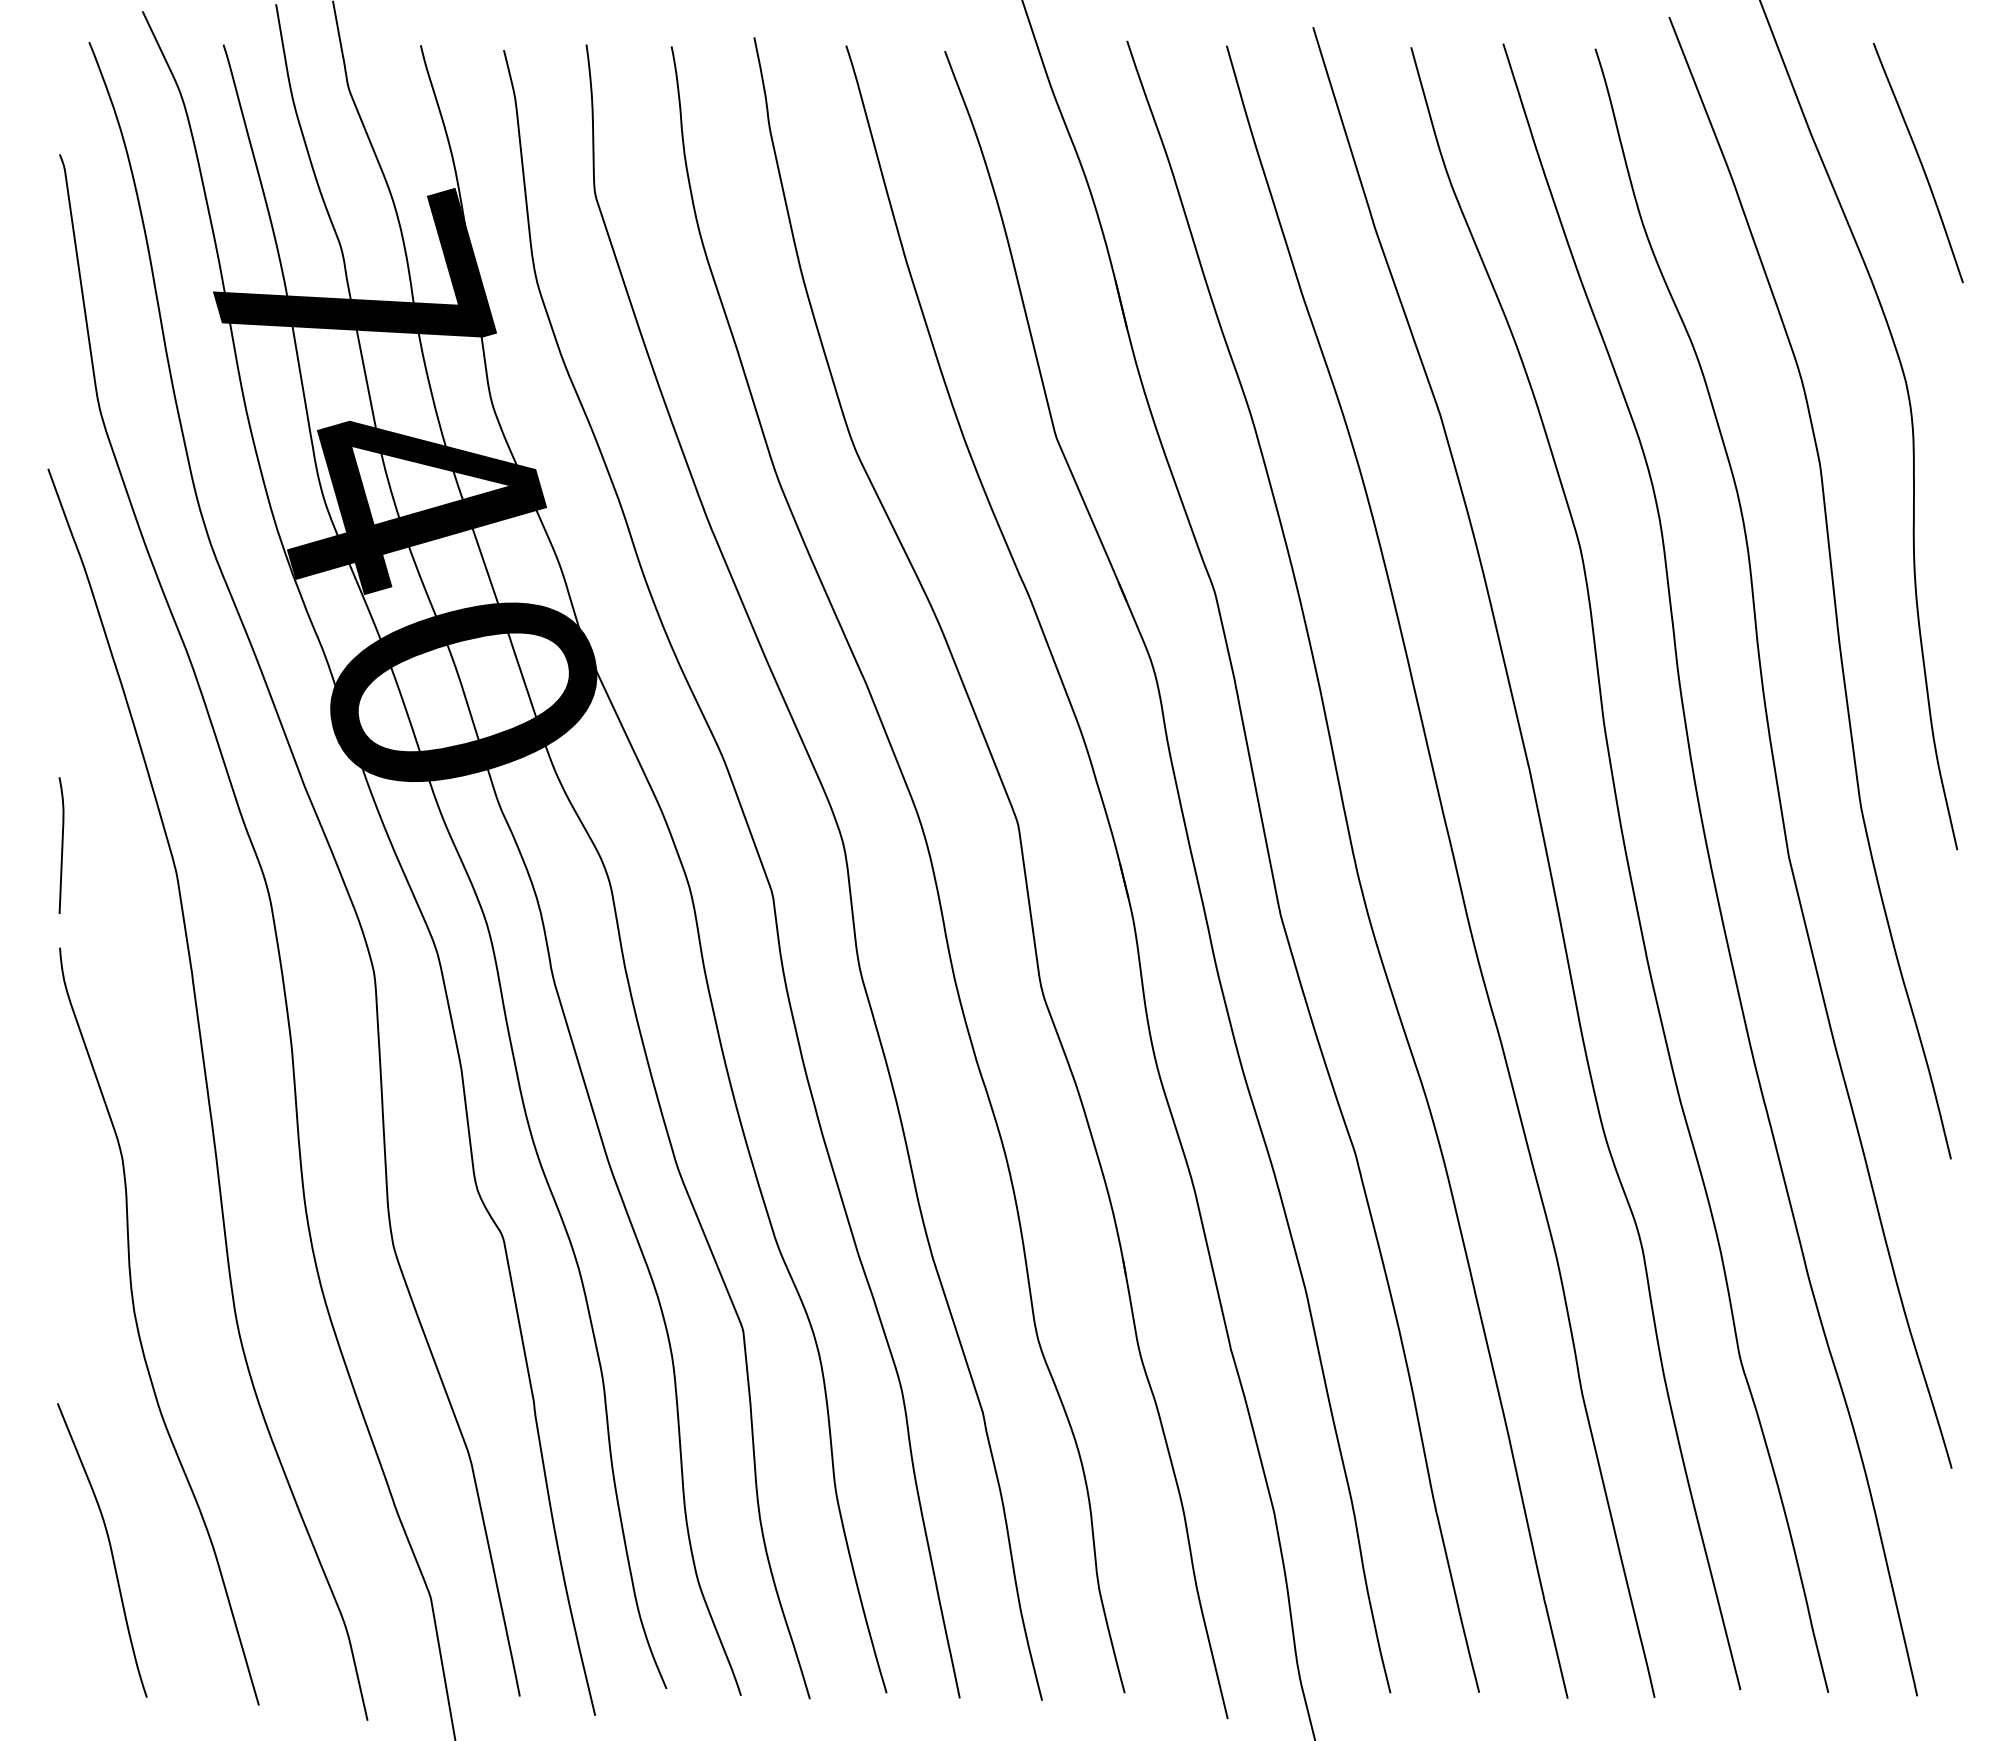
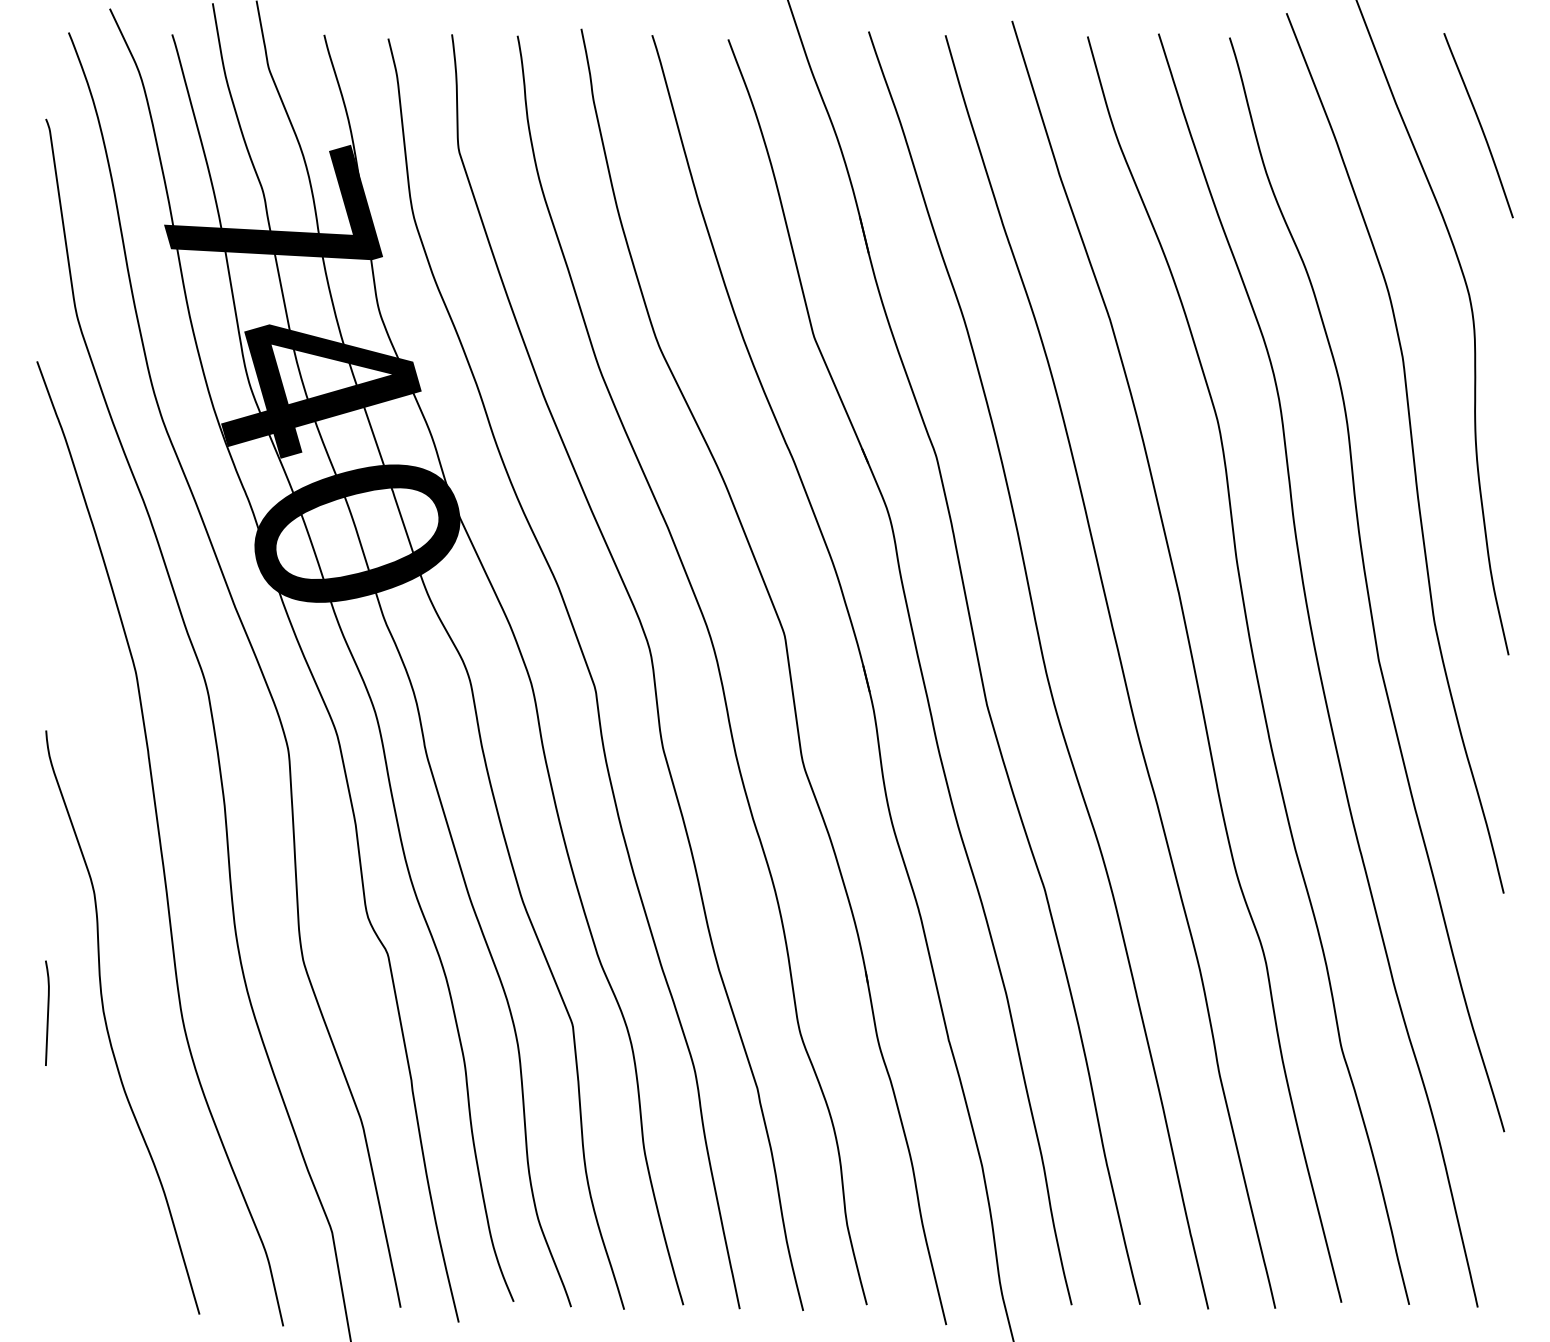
curve: (61, 845) -> (47, 1013), moved
curve: (109, 1547) -> (84, 1192), removed

